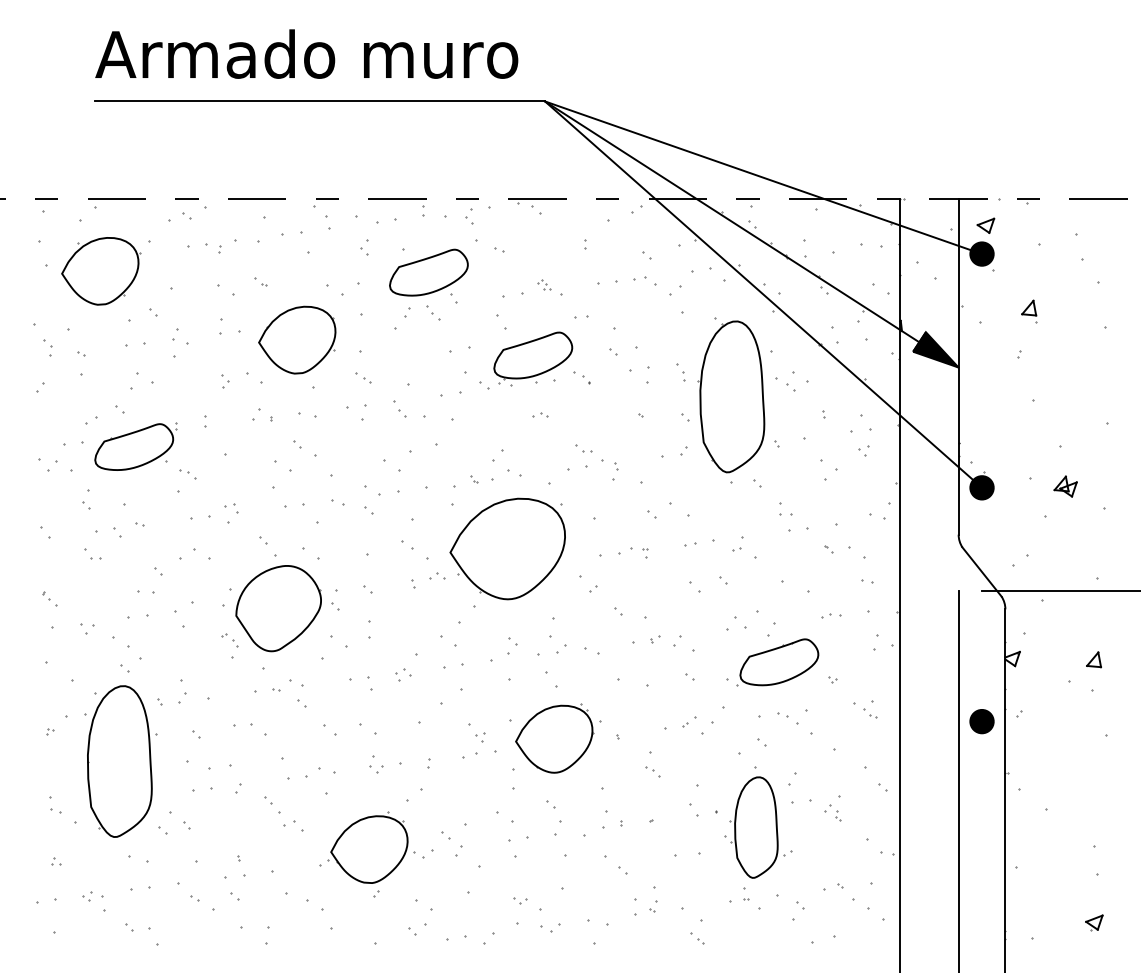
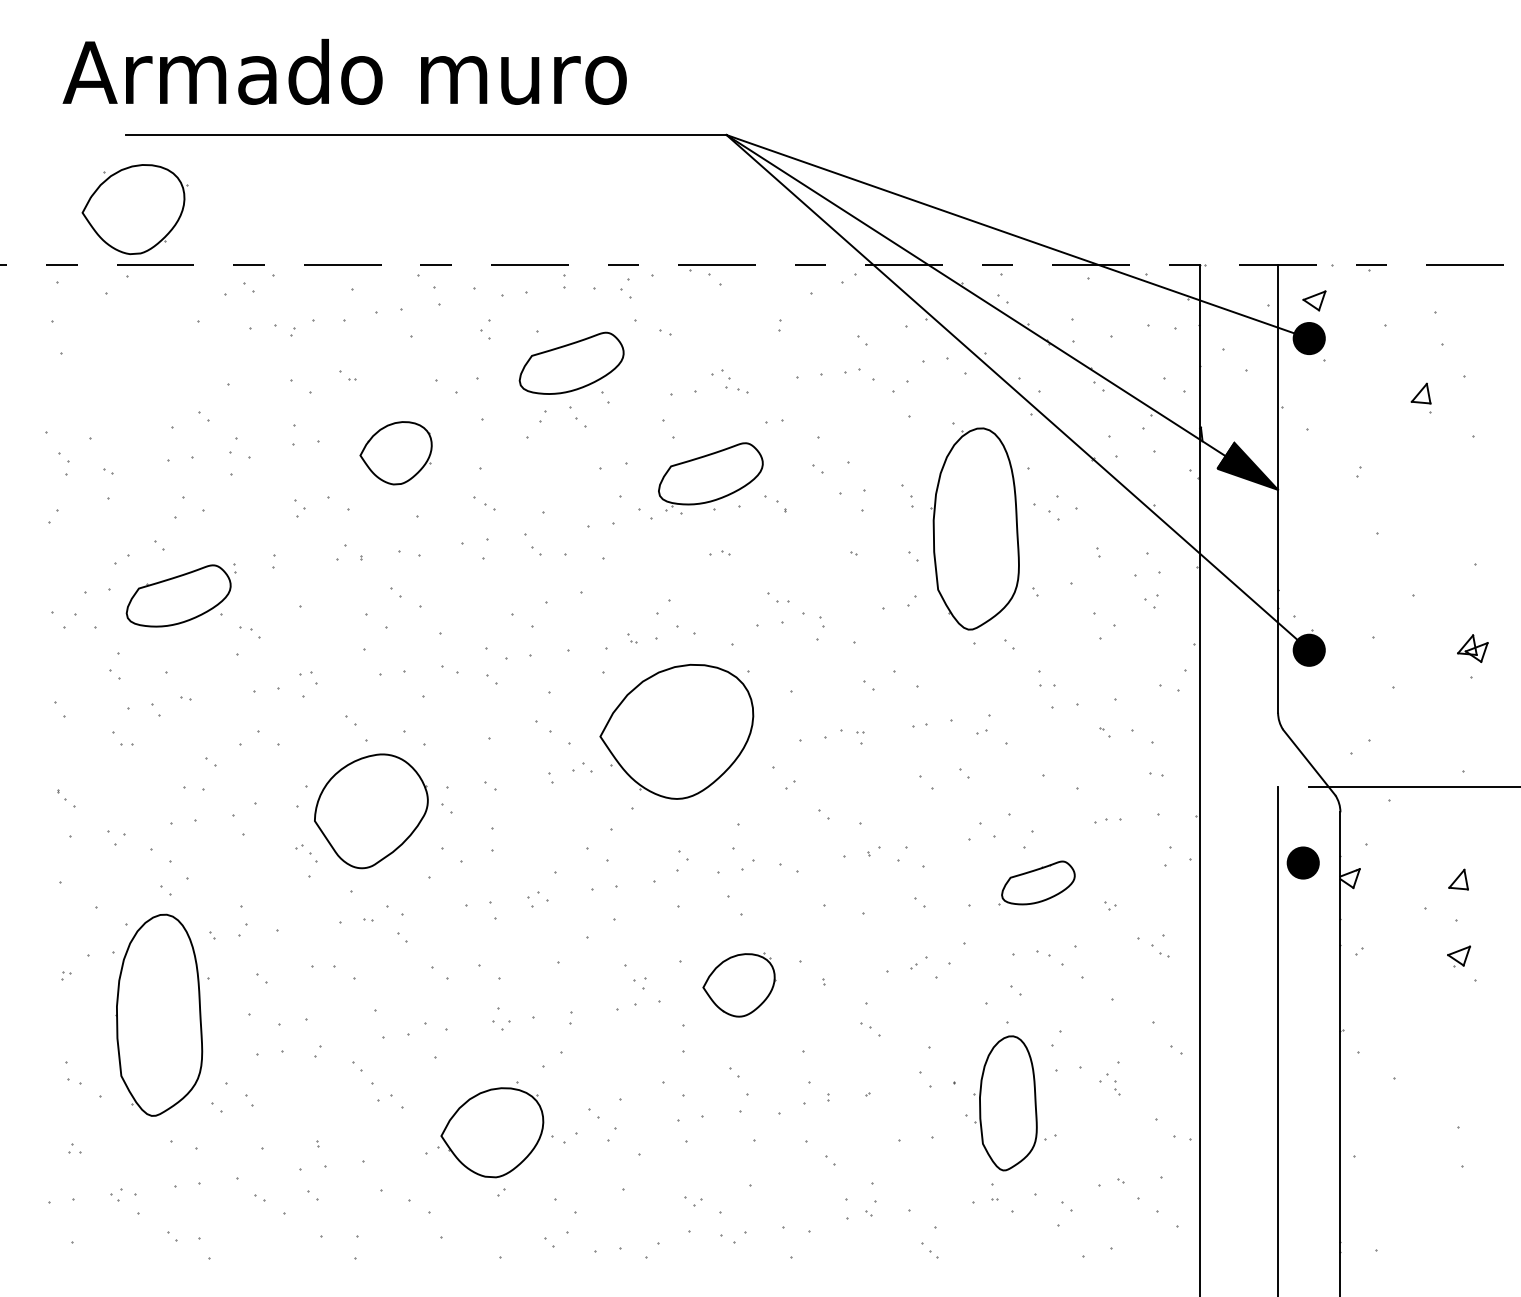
text: (306, 53) -> (344, 71), moved
part: (101, 271) -> (134, 209), moved
part: (544, 285) -> (725, 380), size x1.6
part: (1028, 311) -> (1420, 397), moved
part: (296, 339) -> (395, 452), size x0.7
part: (1065, 486) -> (1472, 648), moved
part: (777, 661) -> (1036, 882), size x0.7
part: (981, 721) -> (1302, 862), moved
part: (554, 738) -> (739, 984), size x0.7
part: (1094, 922) -> (1459, 956), moved

